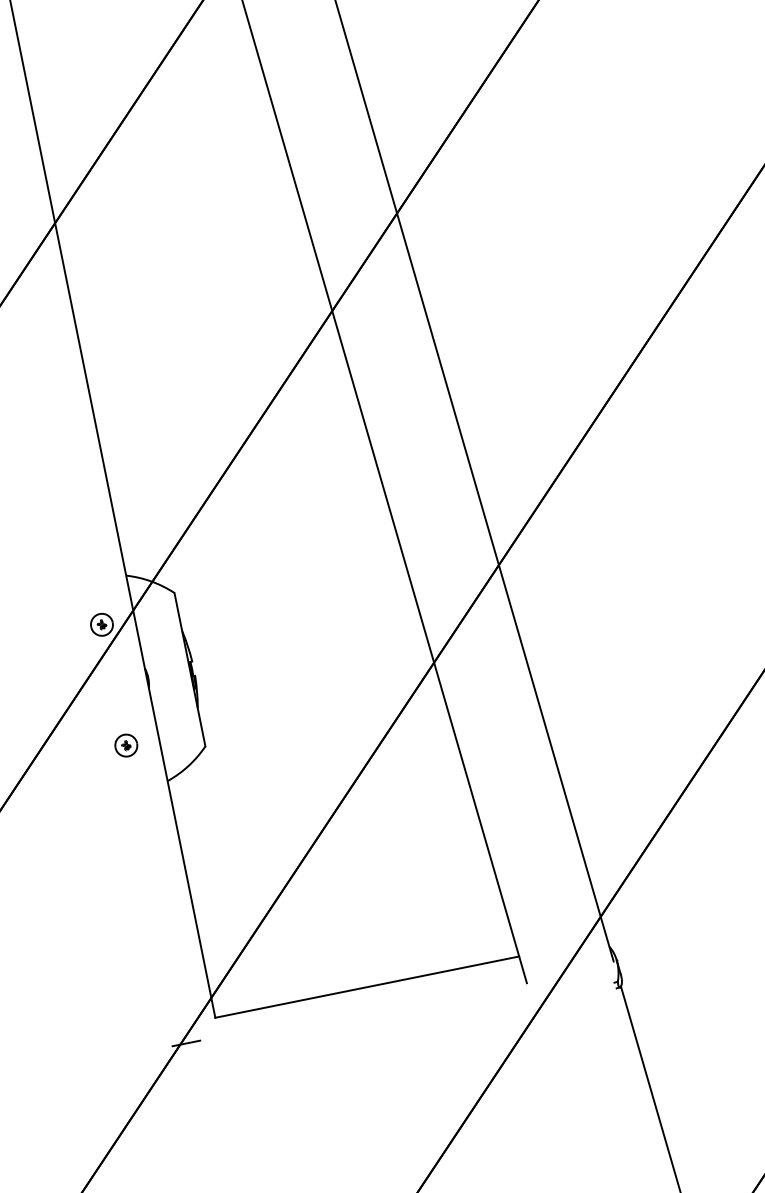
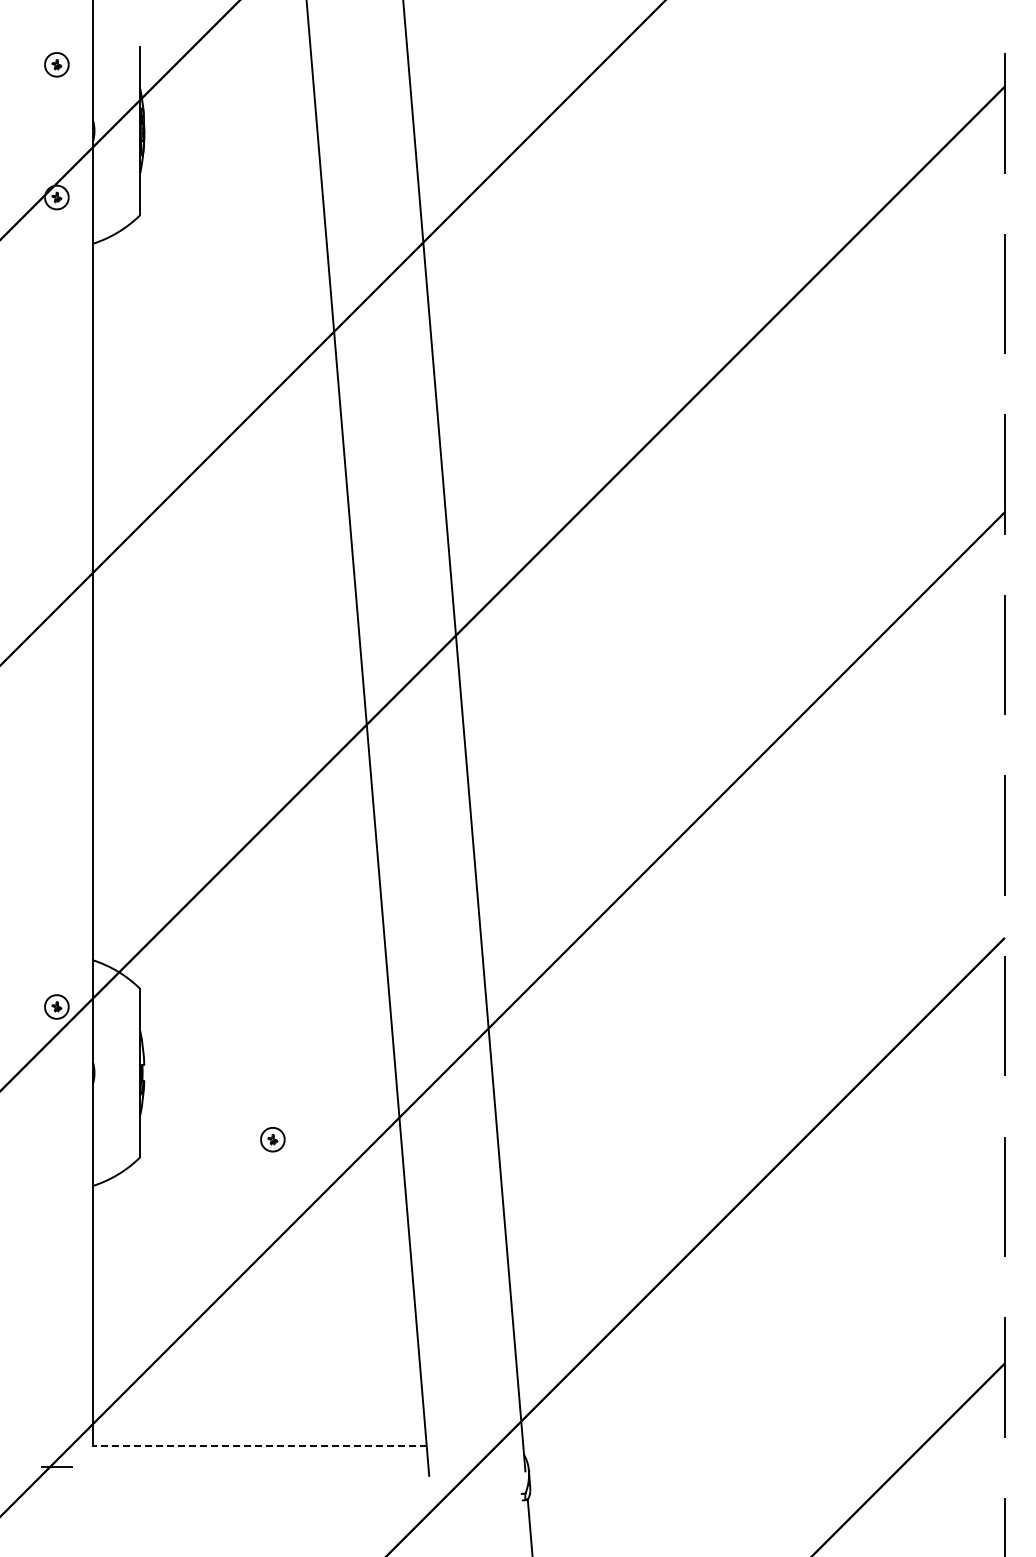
part: (125, 745) -> (272, 1139), moved
line: (367, 987) -> (259, 1446), solid -> dashed

